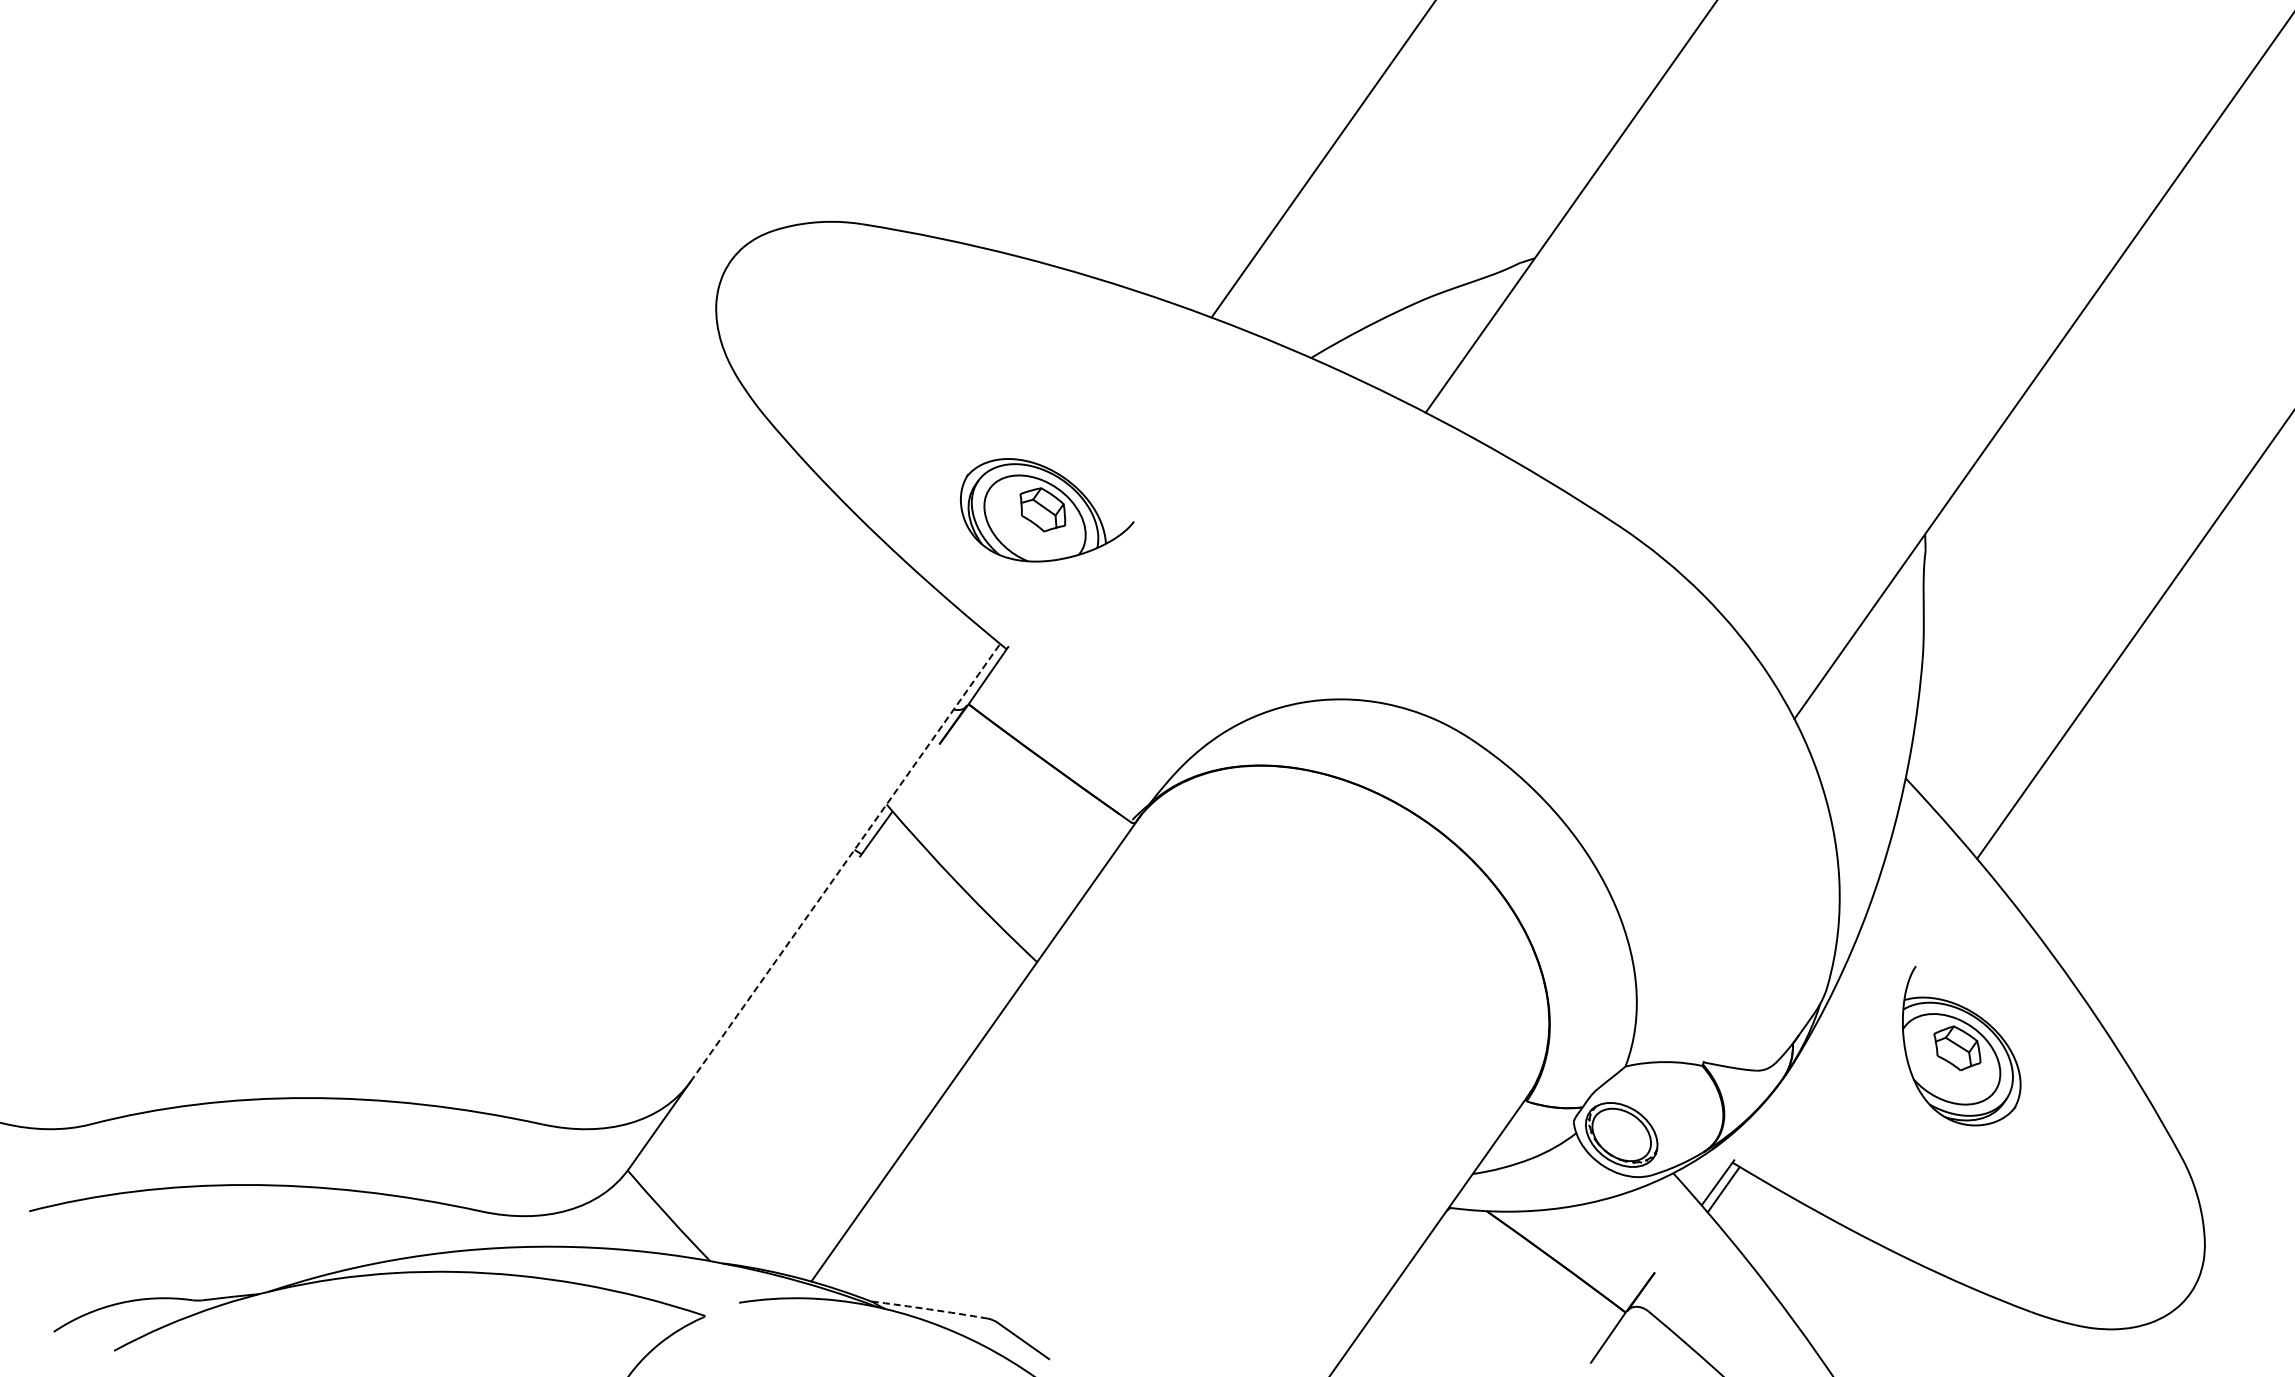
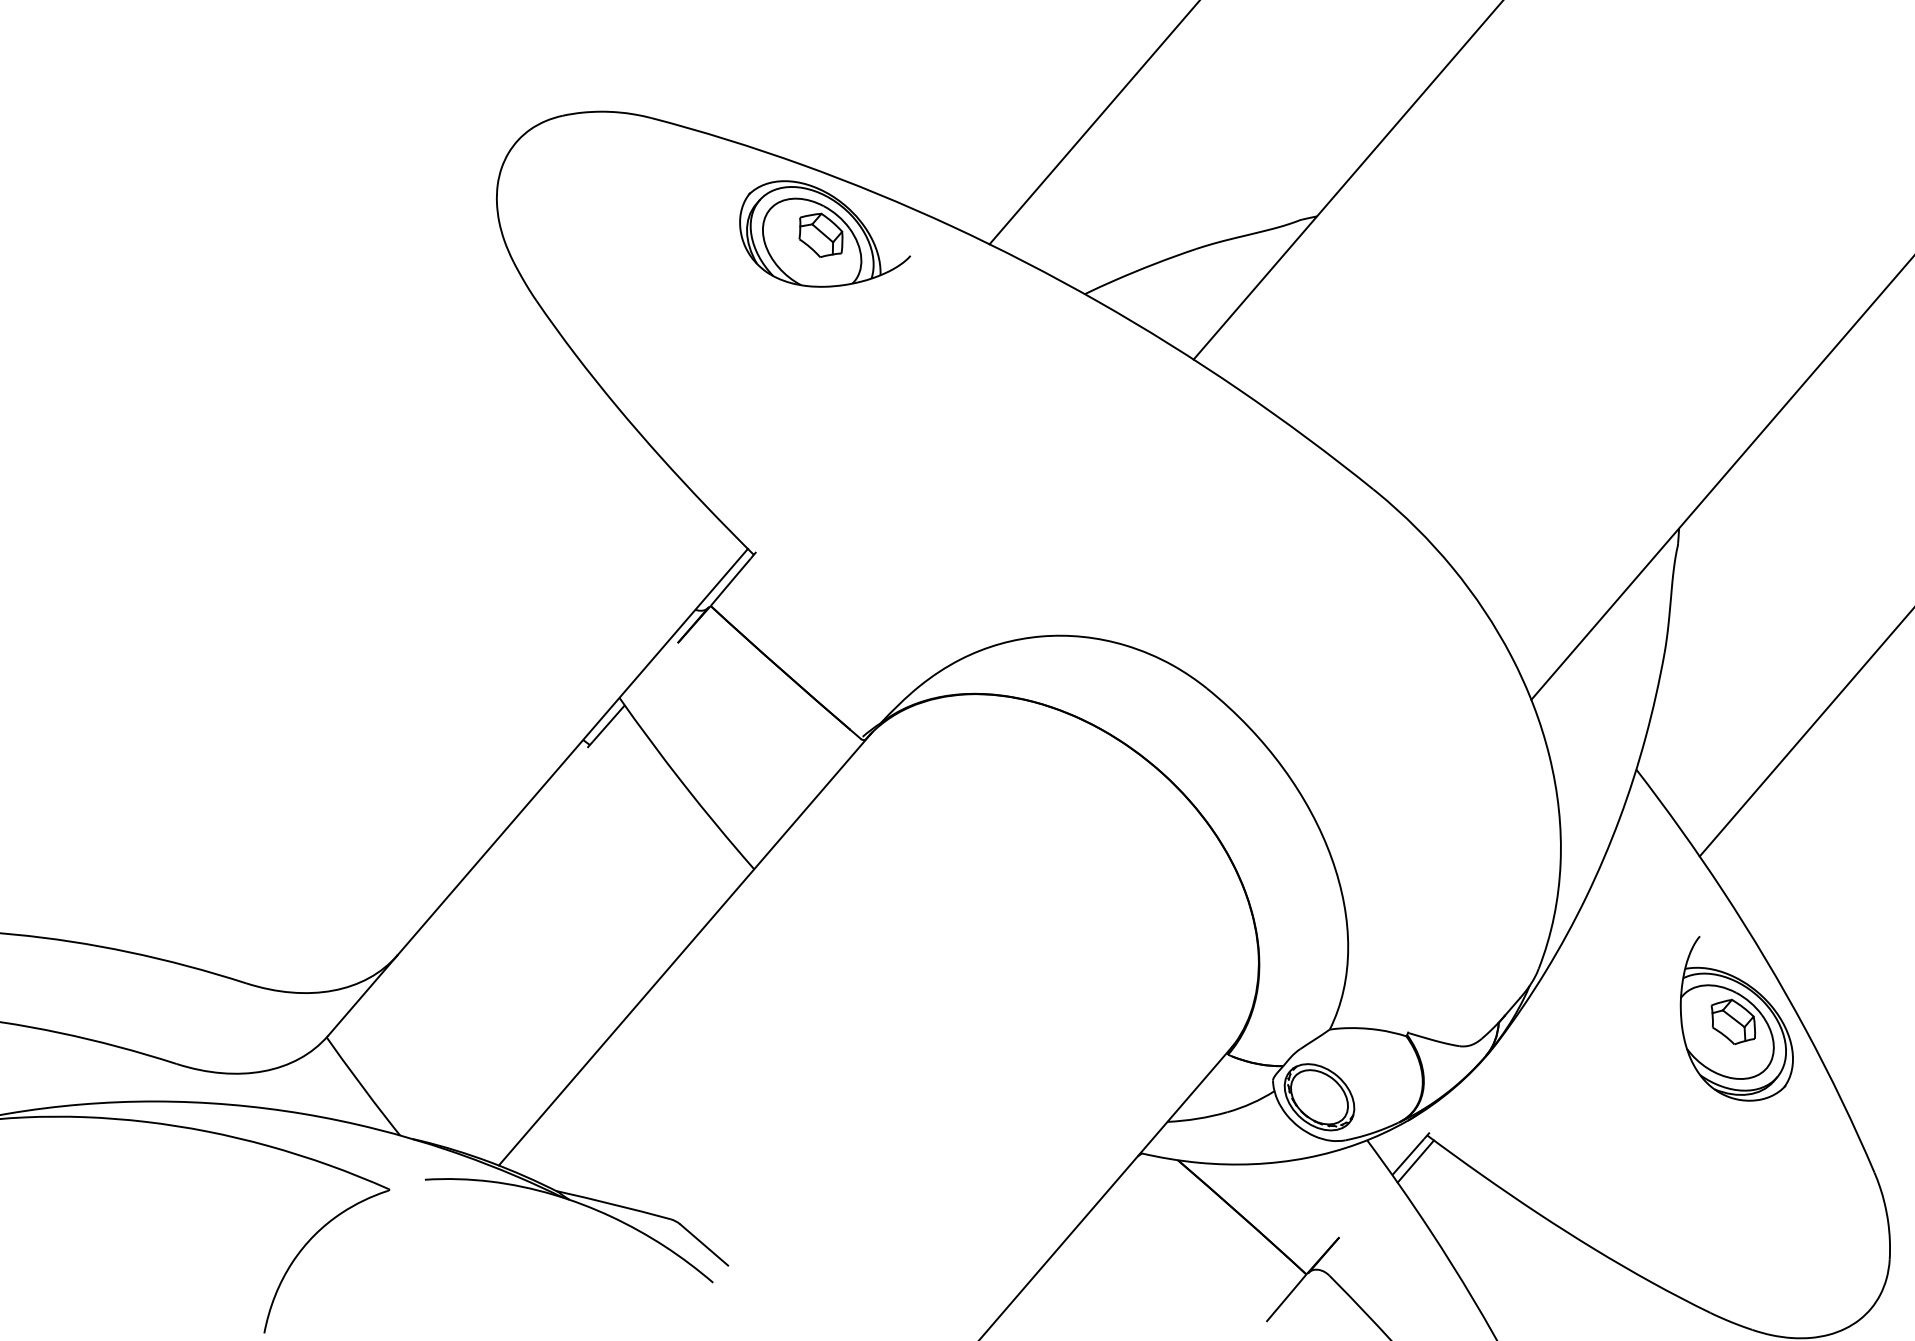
part: (1047, 510) -> (825, 236), moved
line: (845, 862) -> (572, 751), dashed -> solid
part: (1961, 1046) -> (1737, 1020), moved
arc: (929, 1309) -> (613, 1204), dashed -> solid

